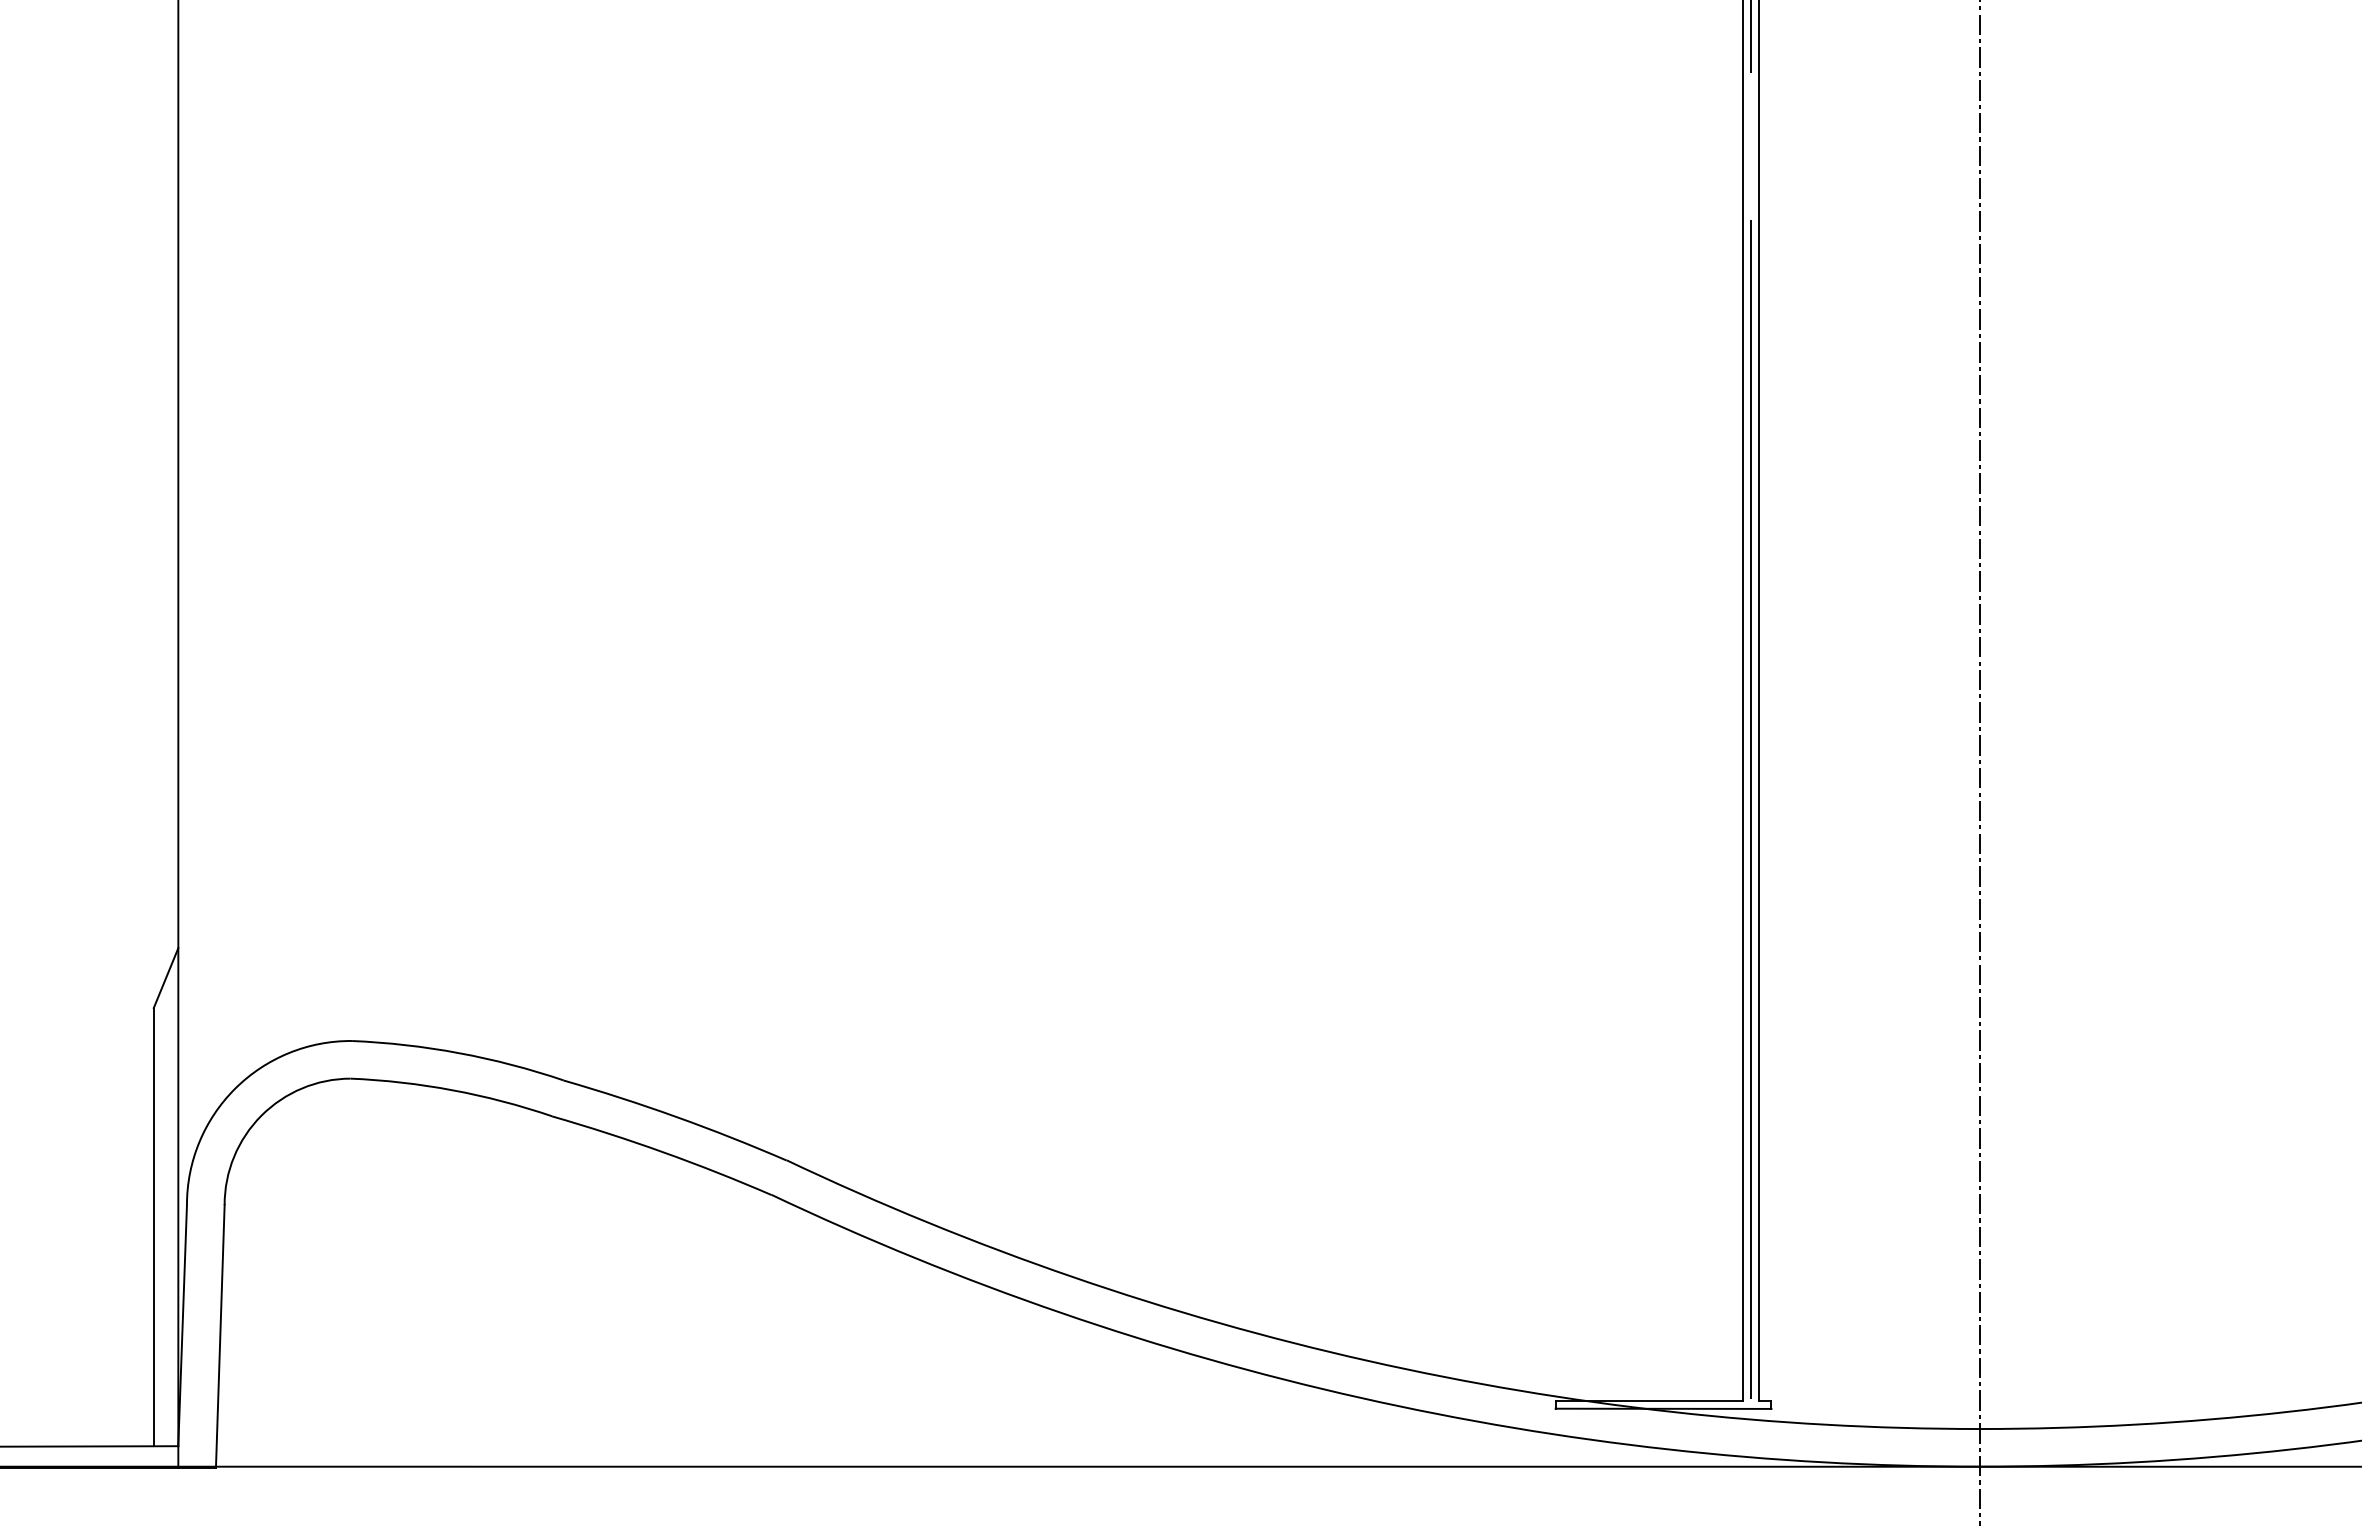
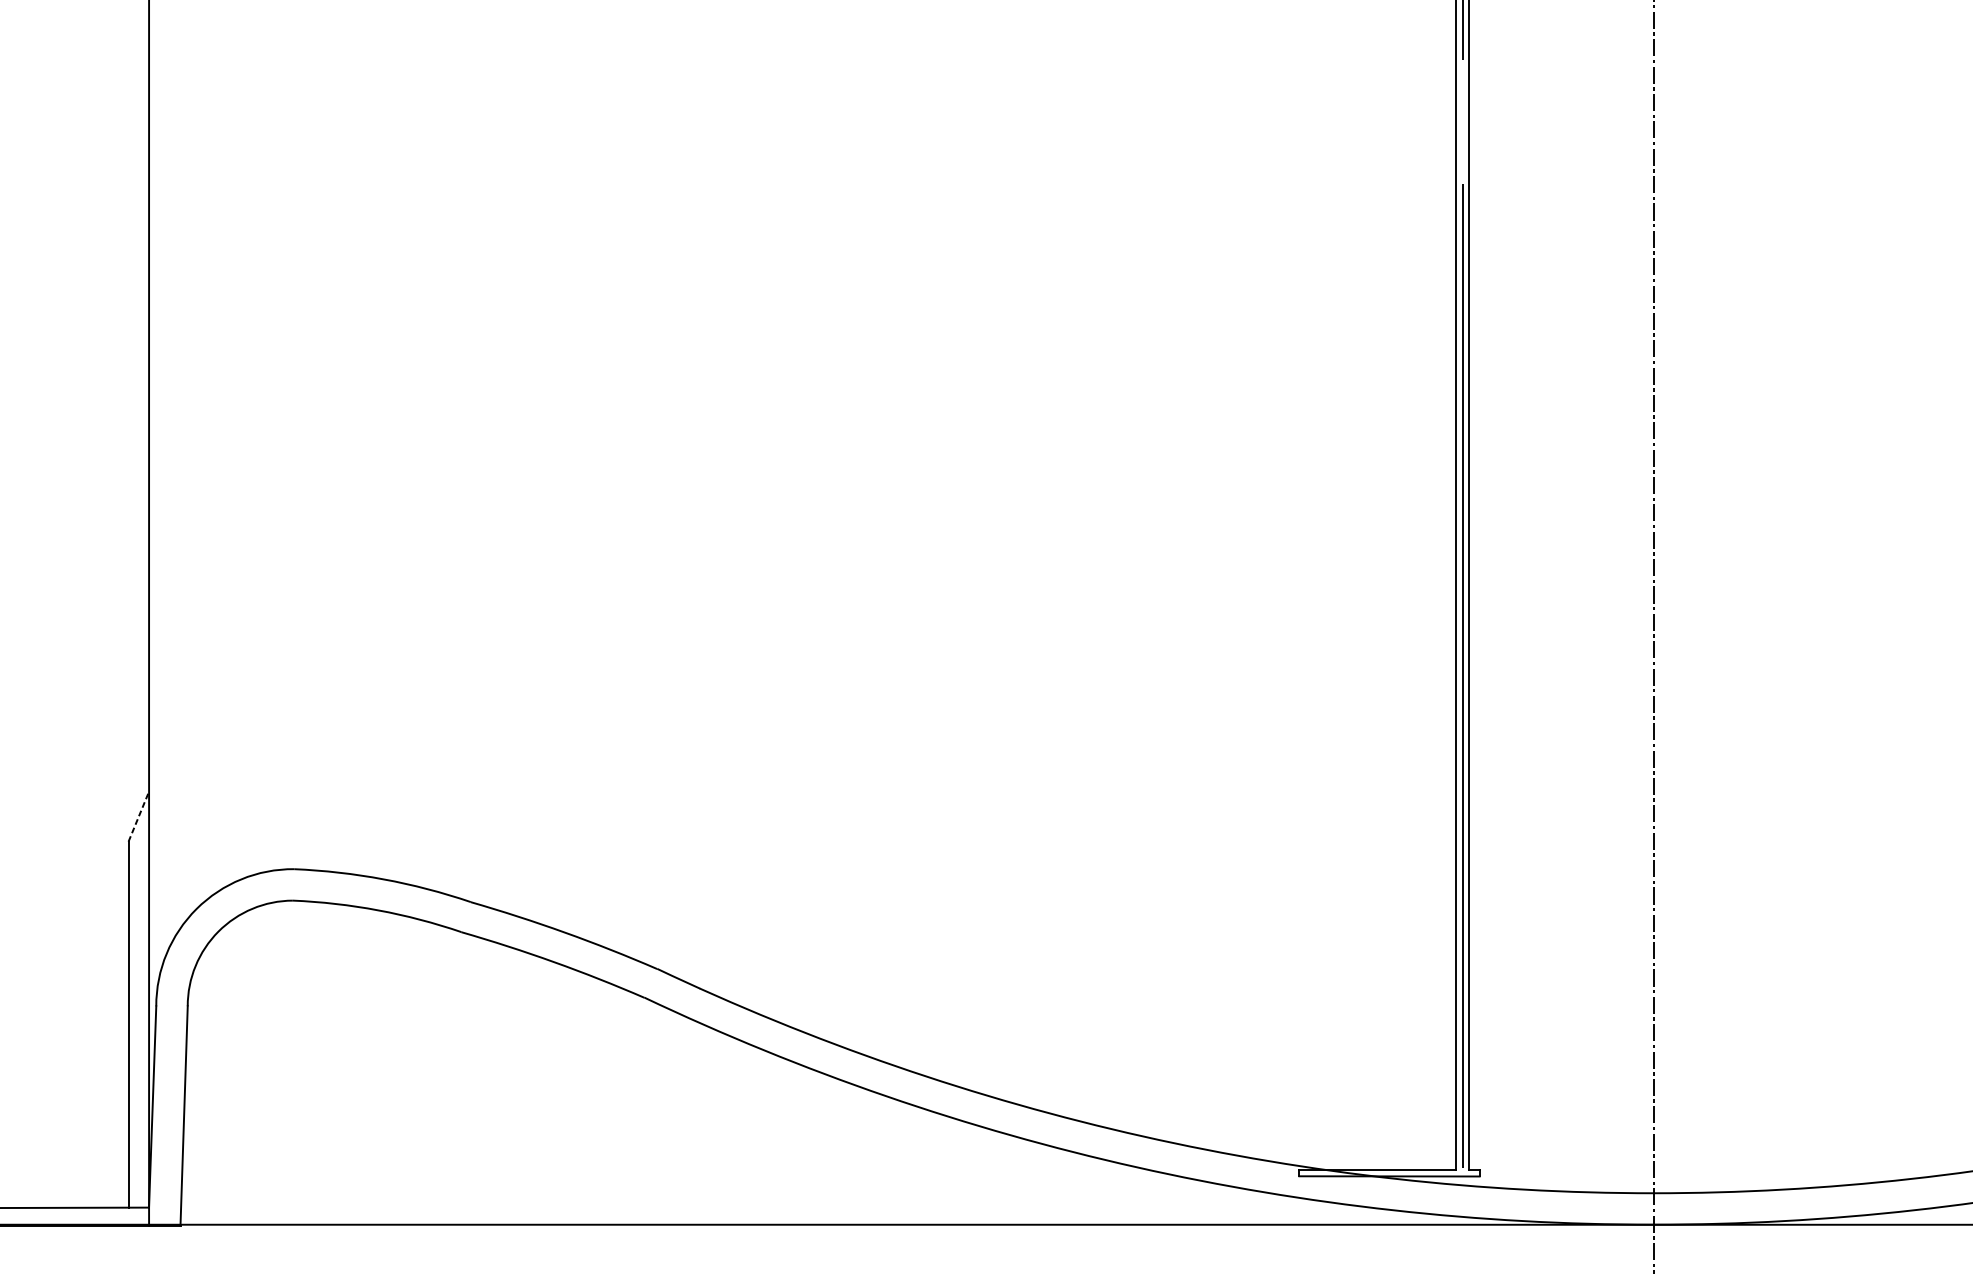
line: (166, 977) -> (139, 816), solid -> dashed

